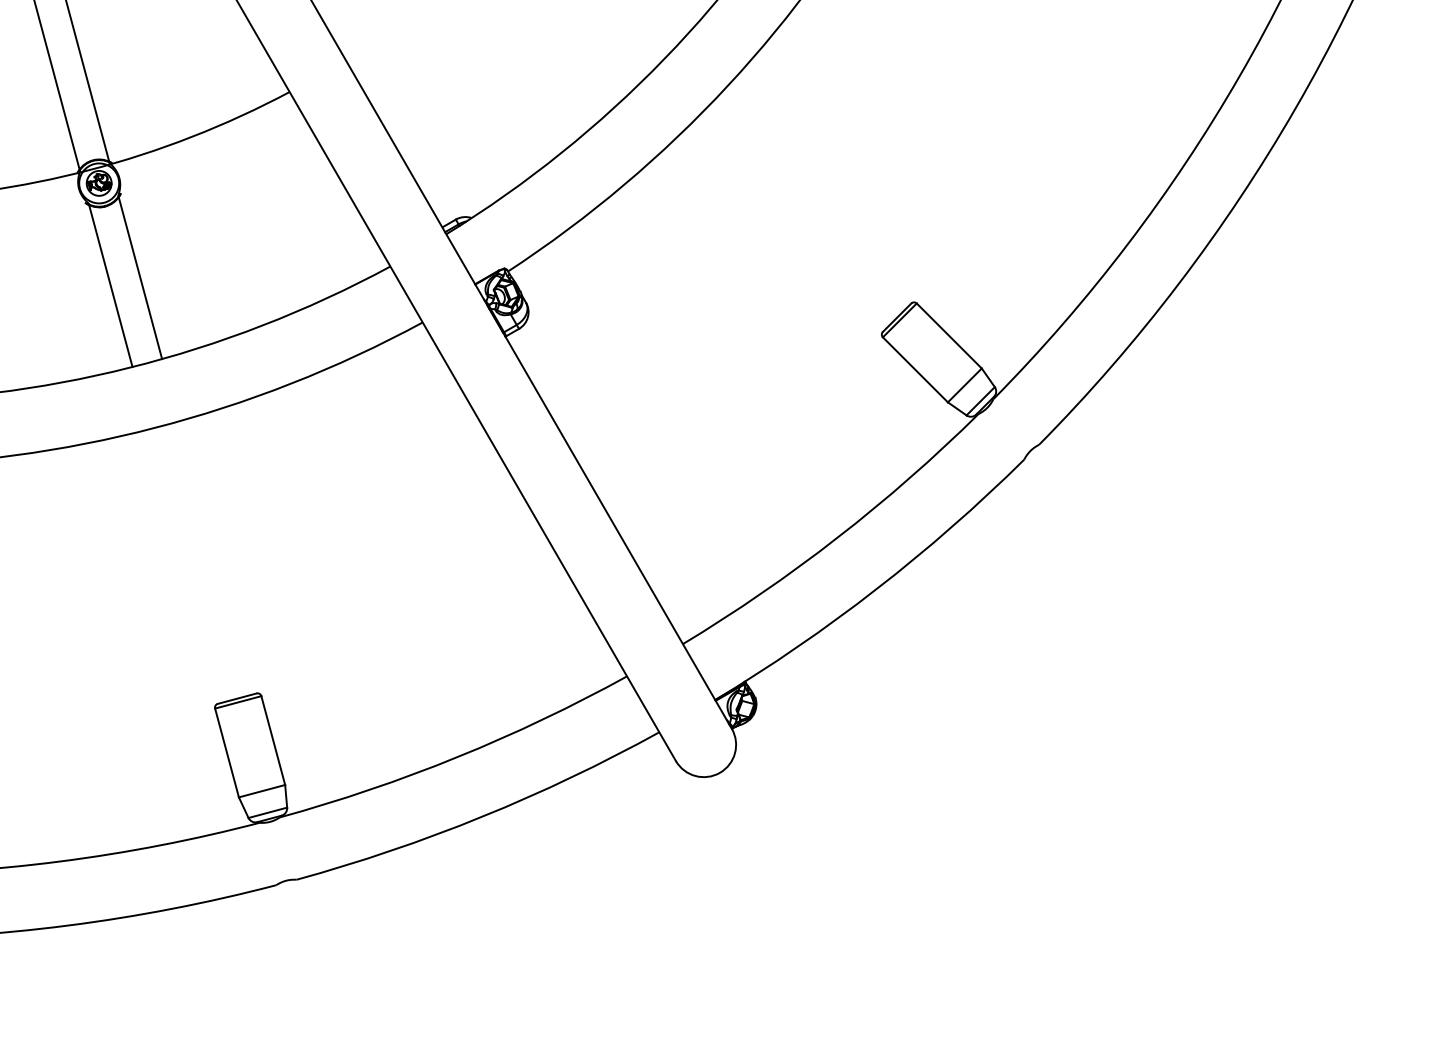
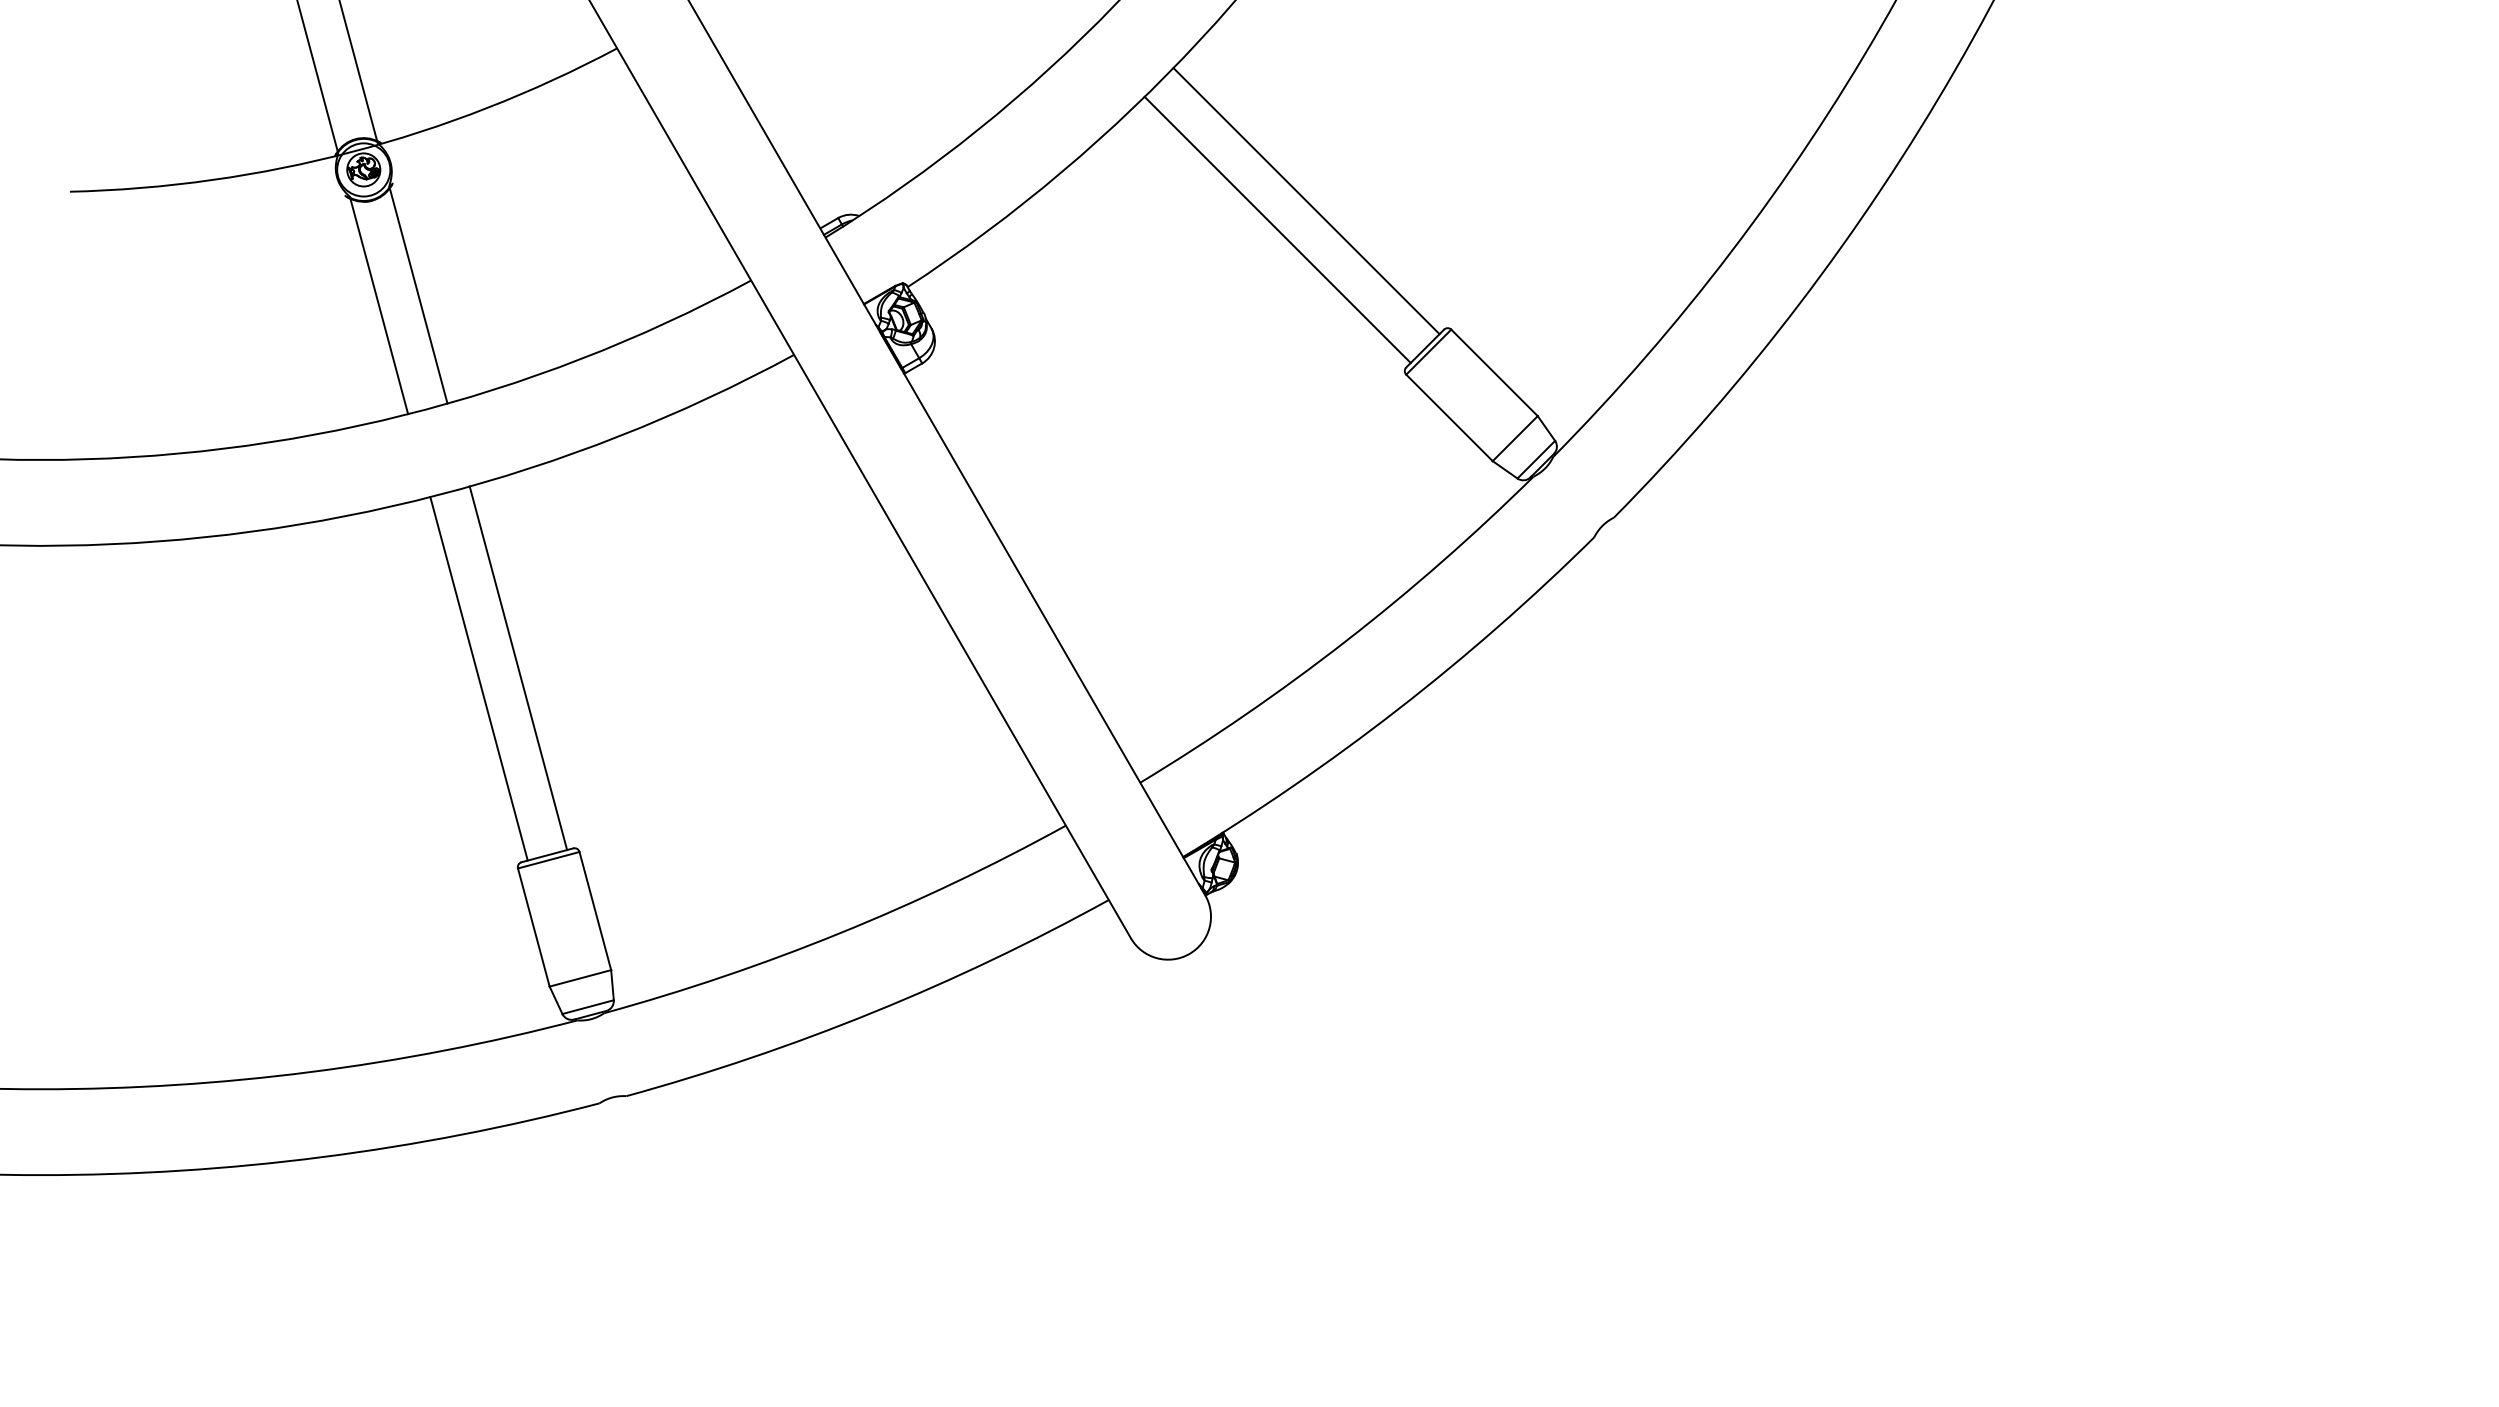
line: (807, 207) -> (1306, 201), added
line: (786, 228) -> (1277, 229), added
line: (215, 558) -> (518, 668), added
line: (185, 565) -> (478, 678), added

